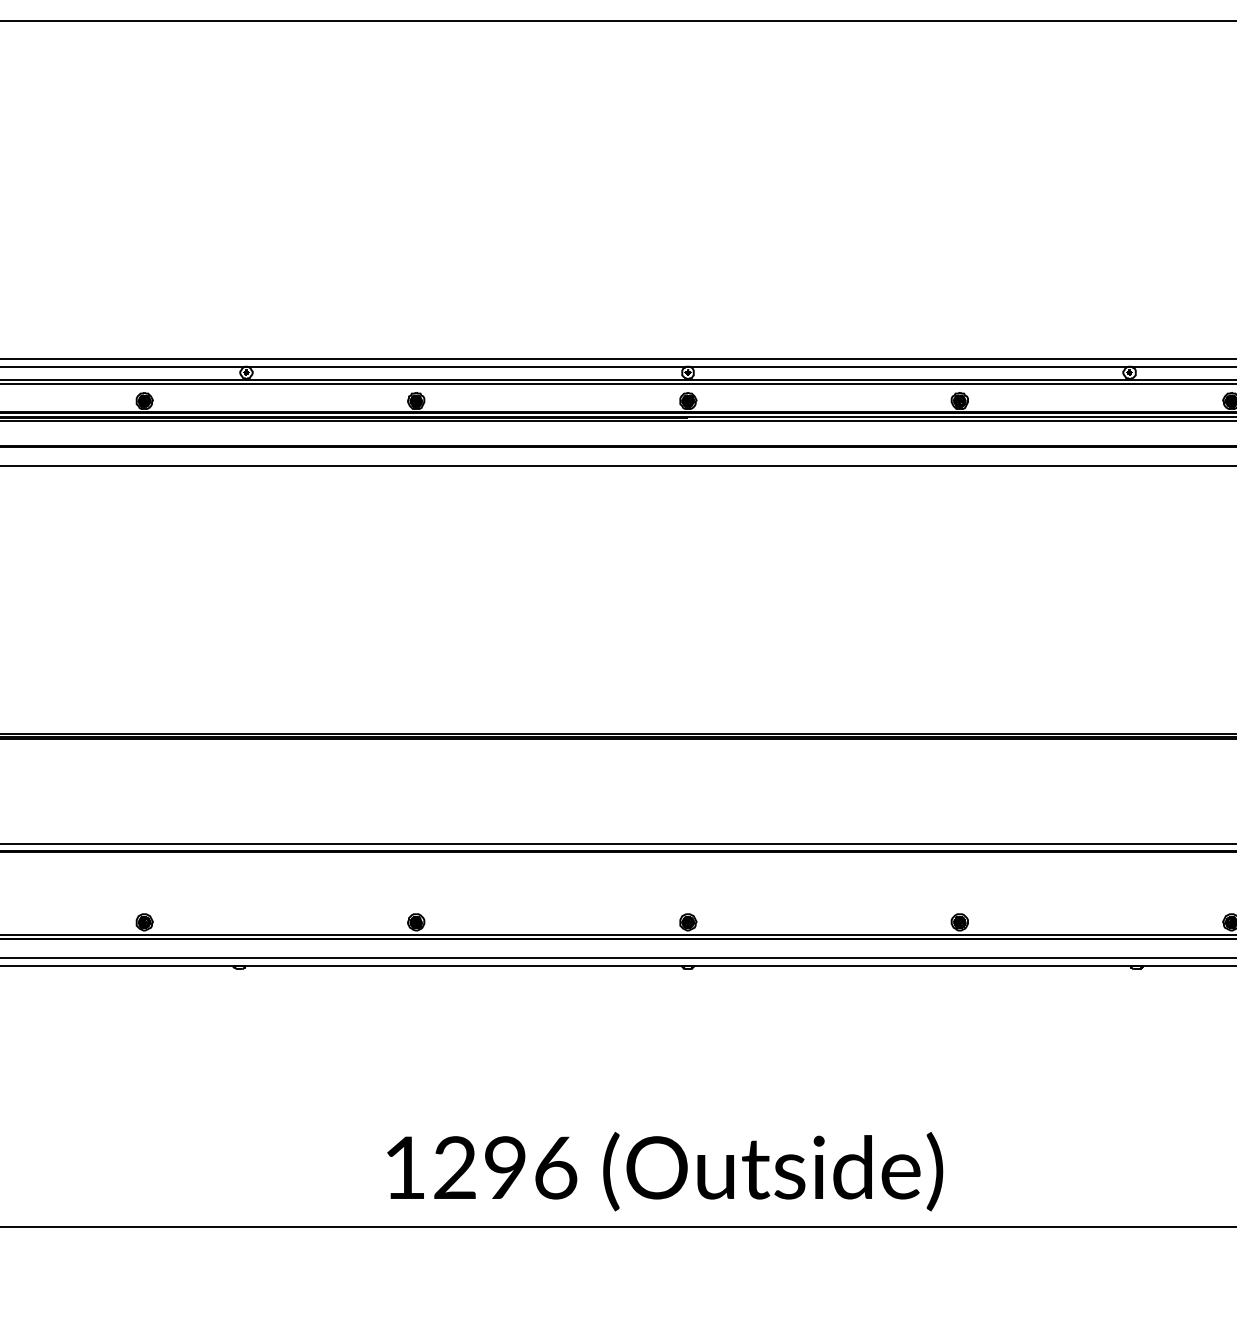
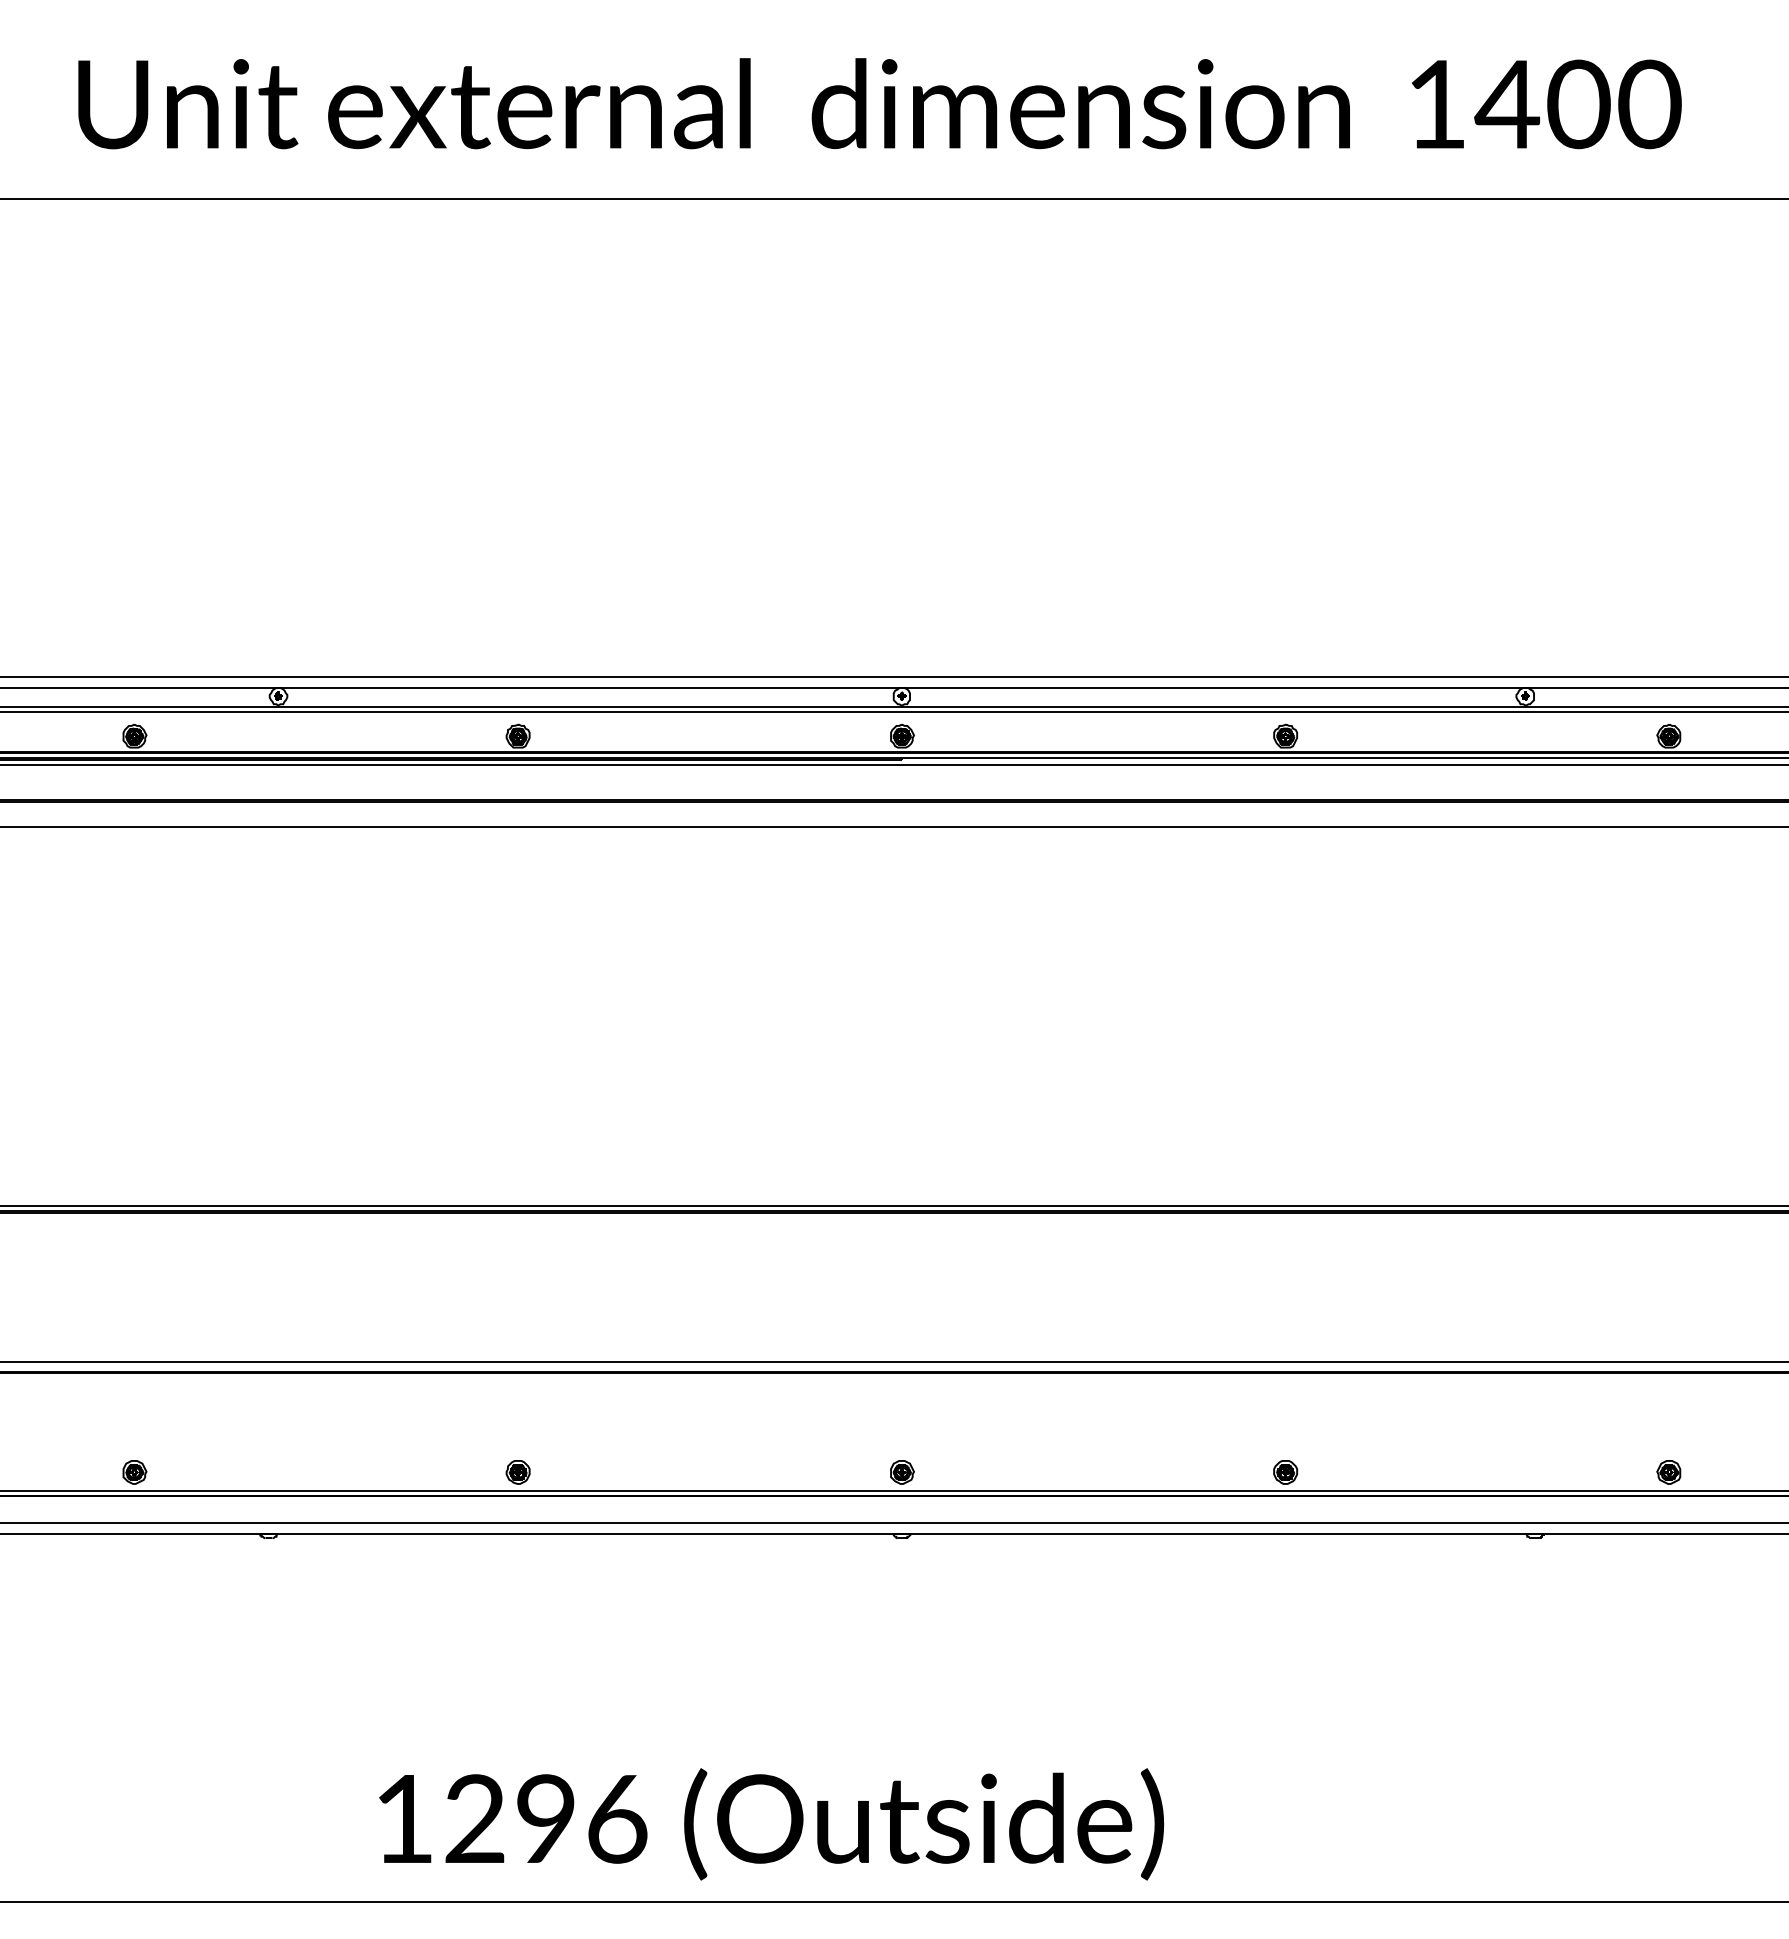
text: (665, 1171) -> (771, 1824), moved

